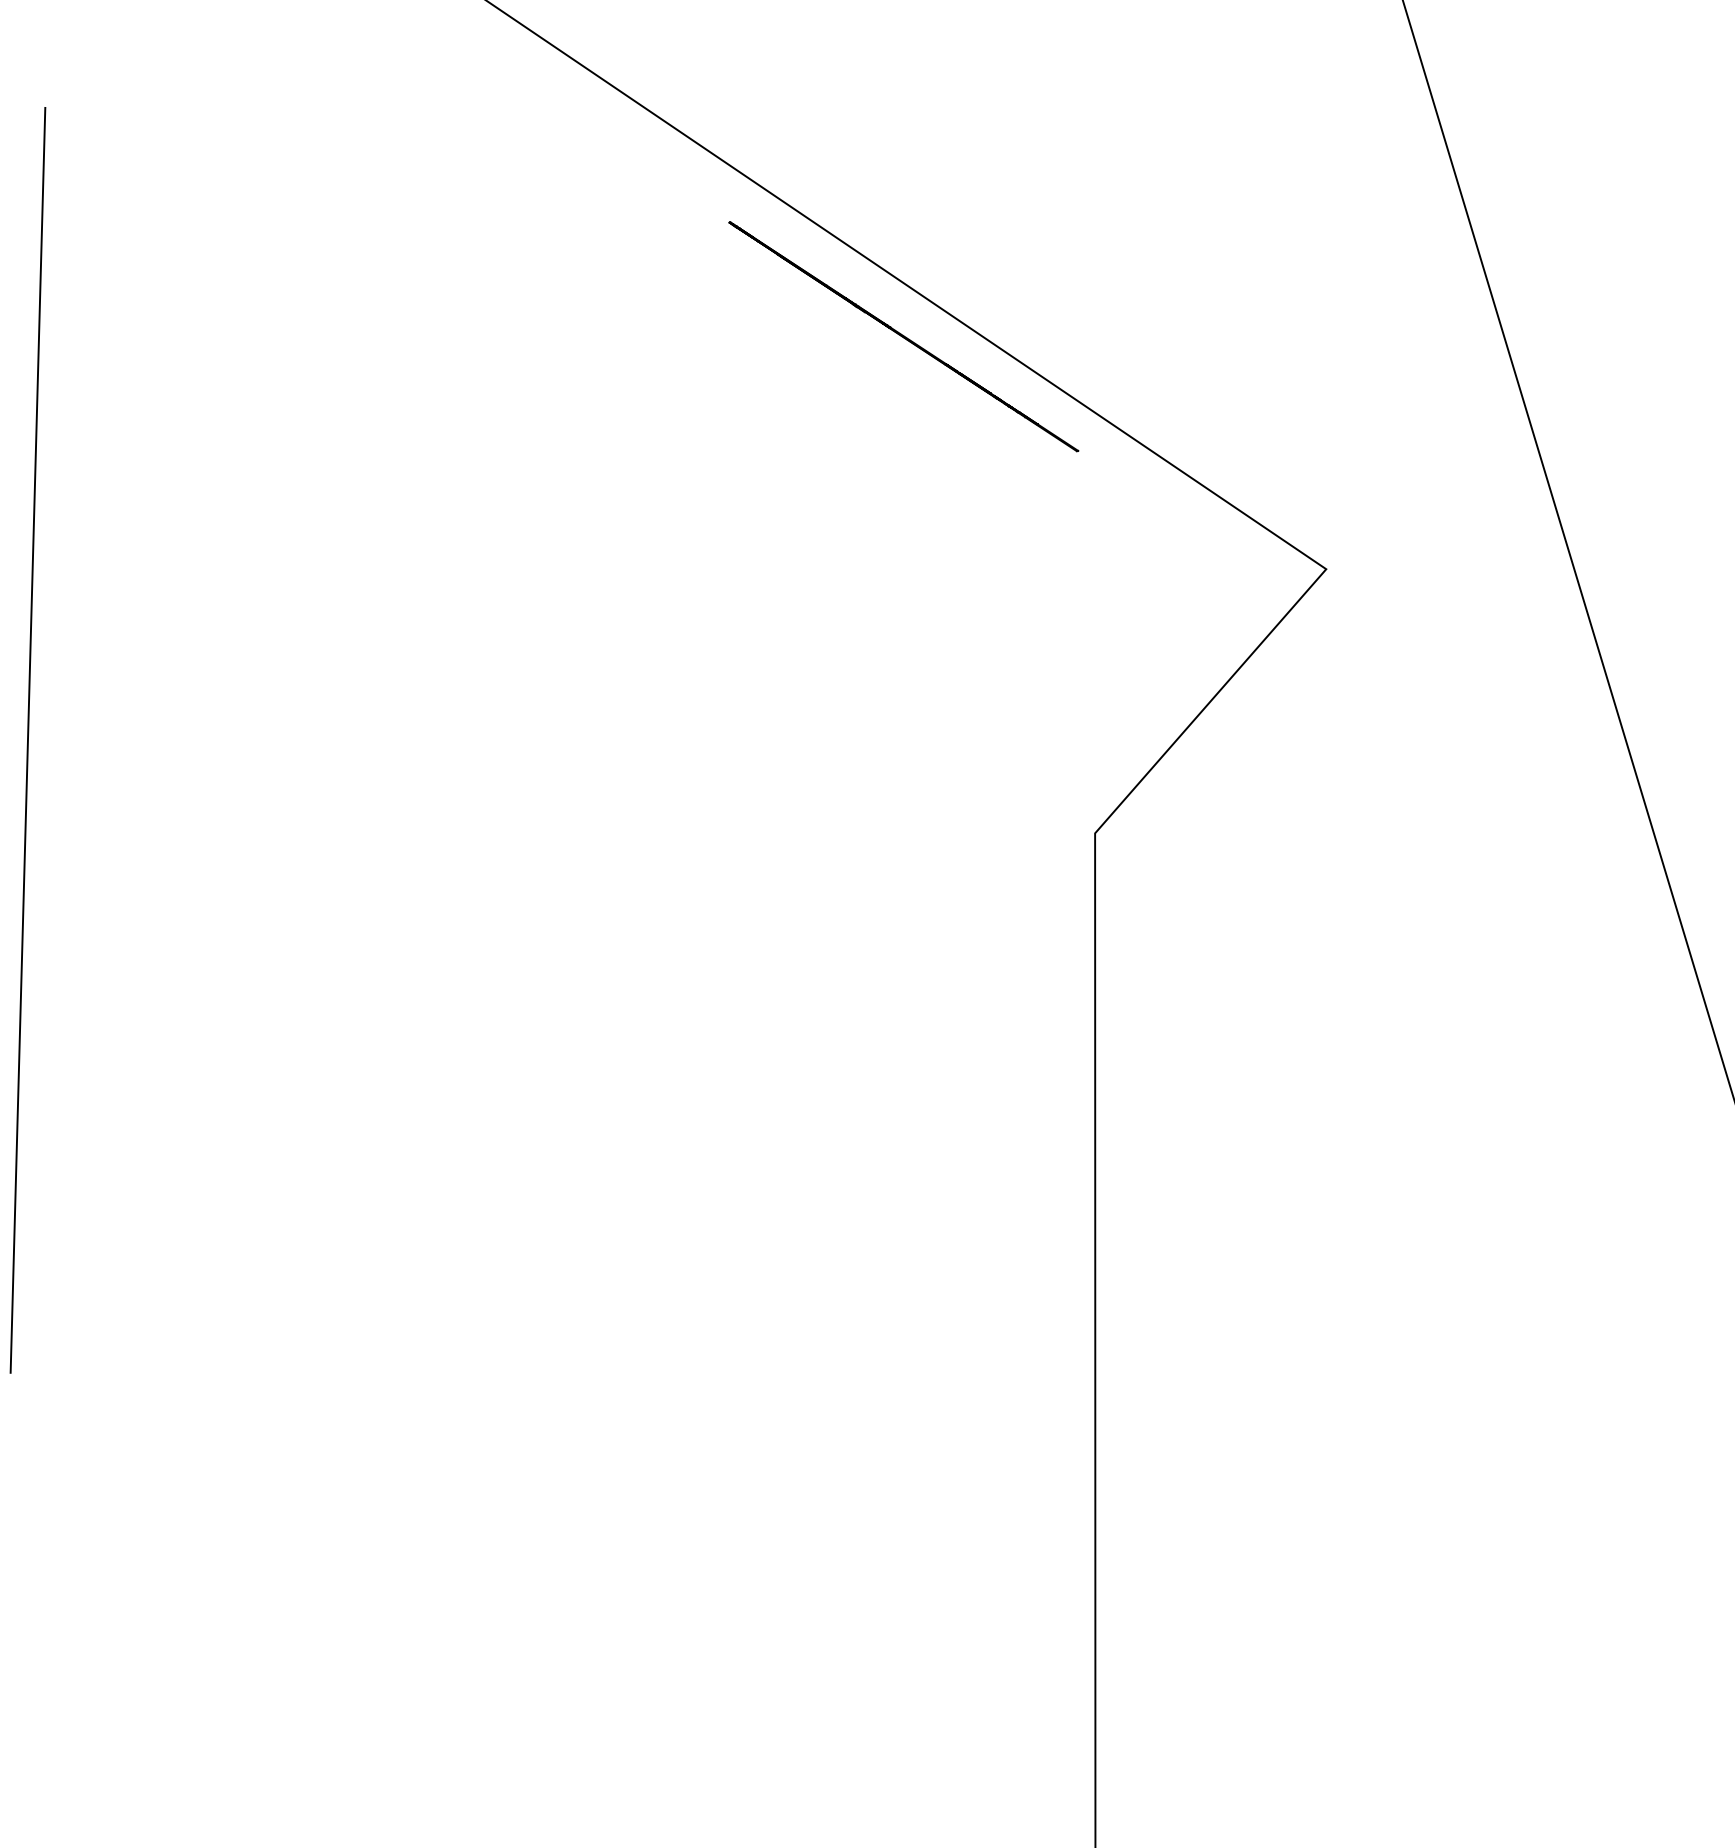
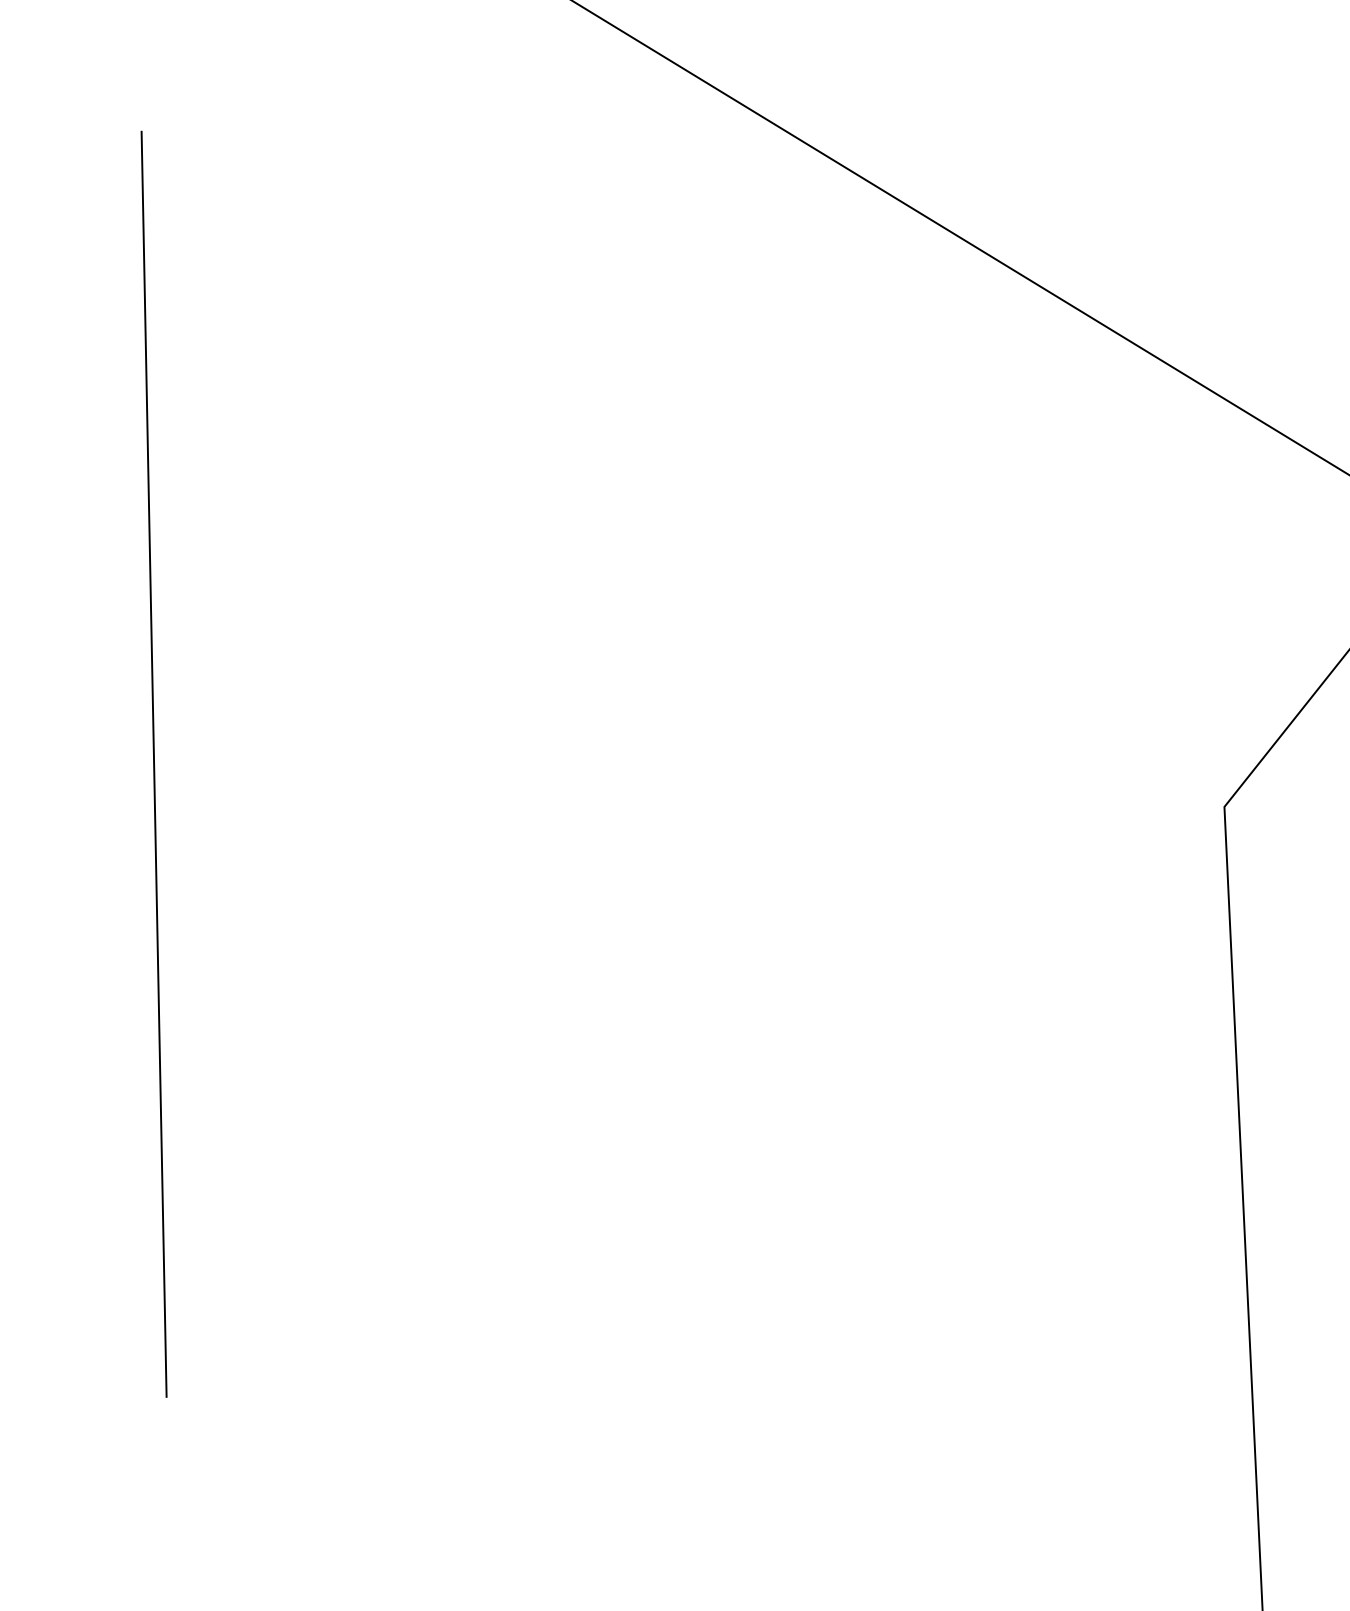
line: (903, 336) -> (1009, 319), removed

